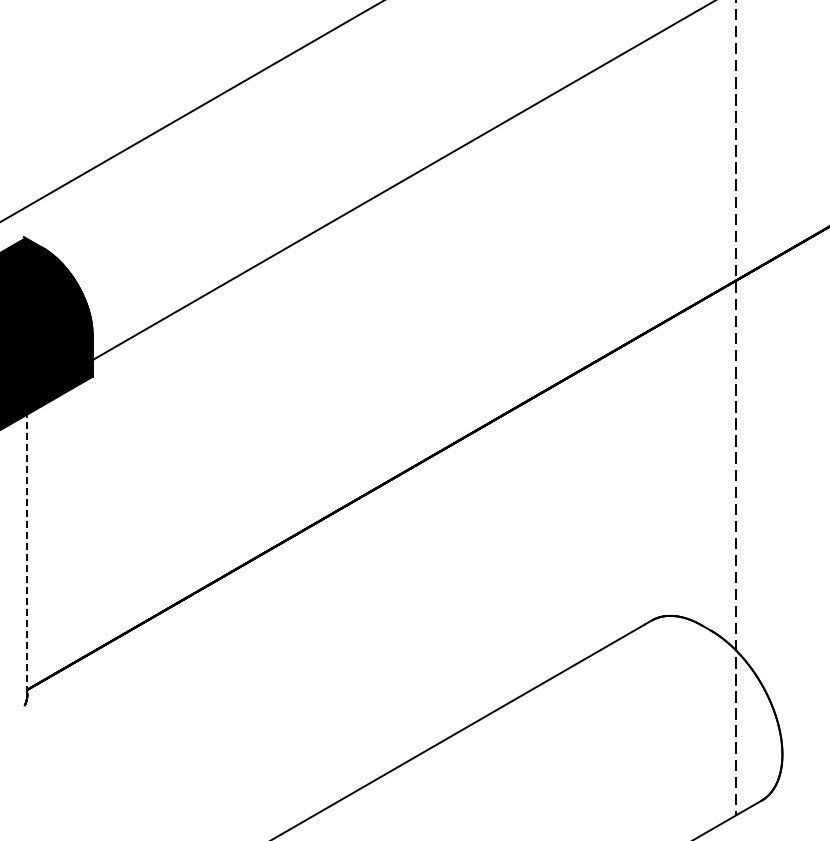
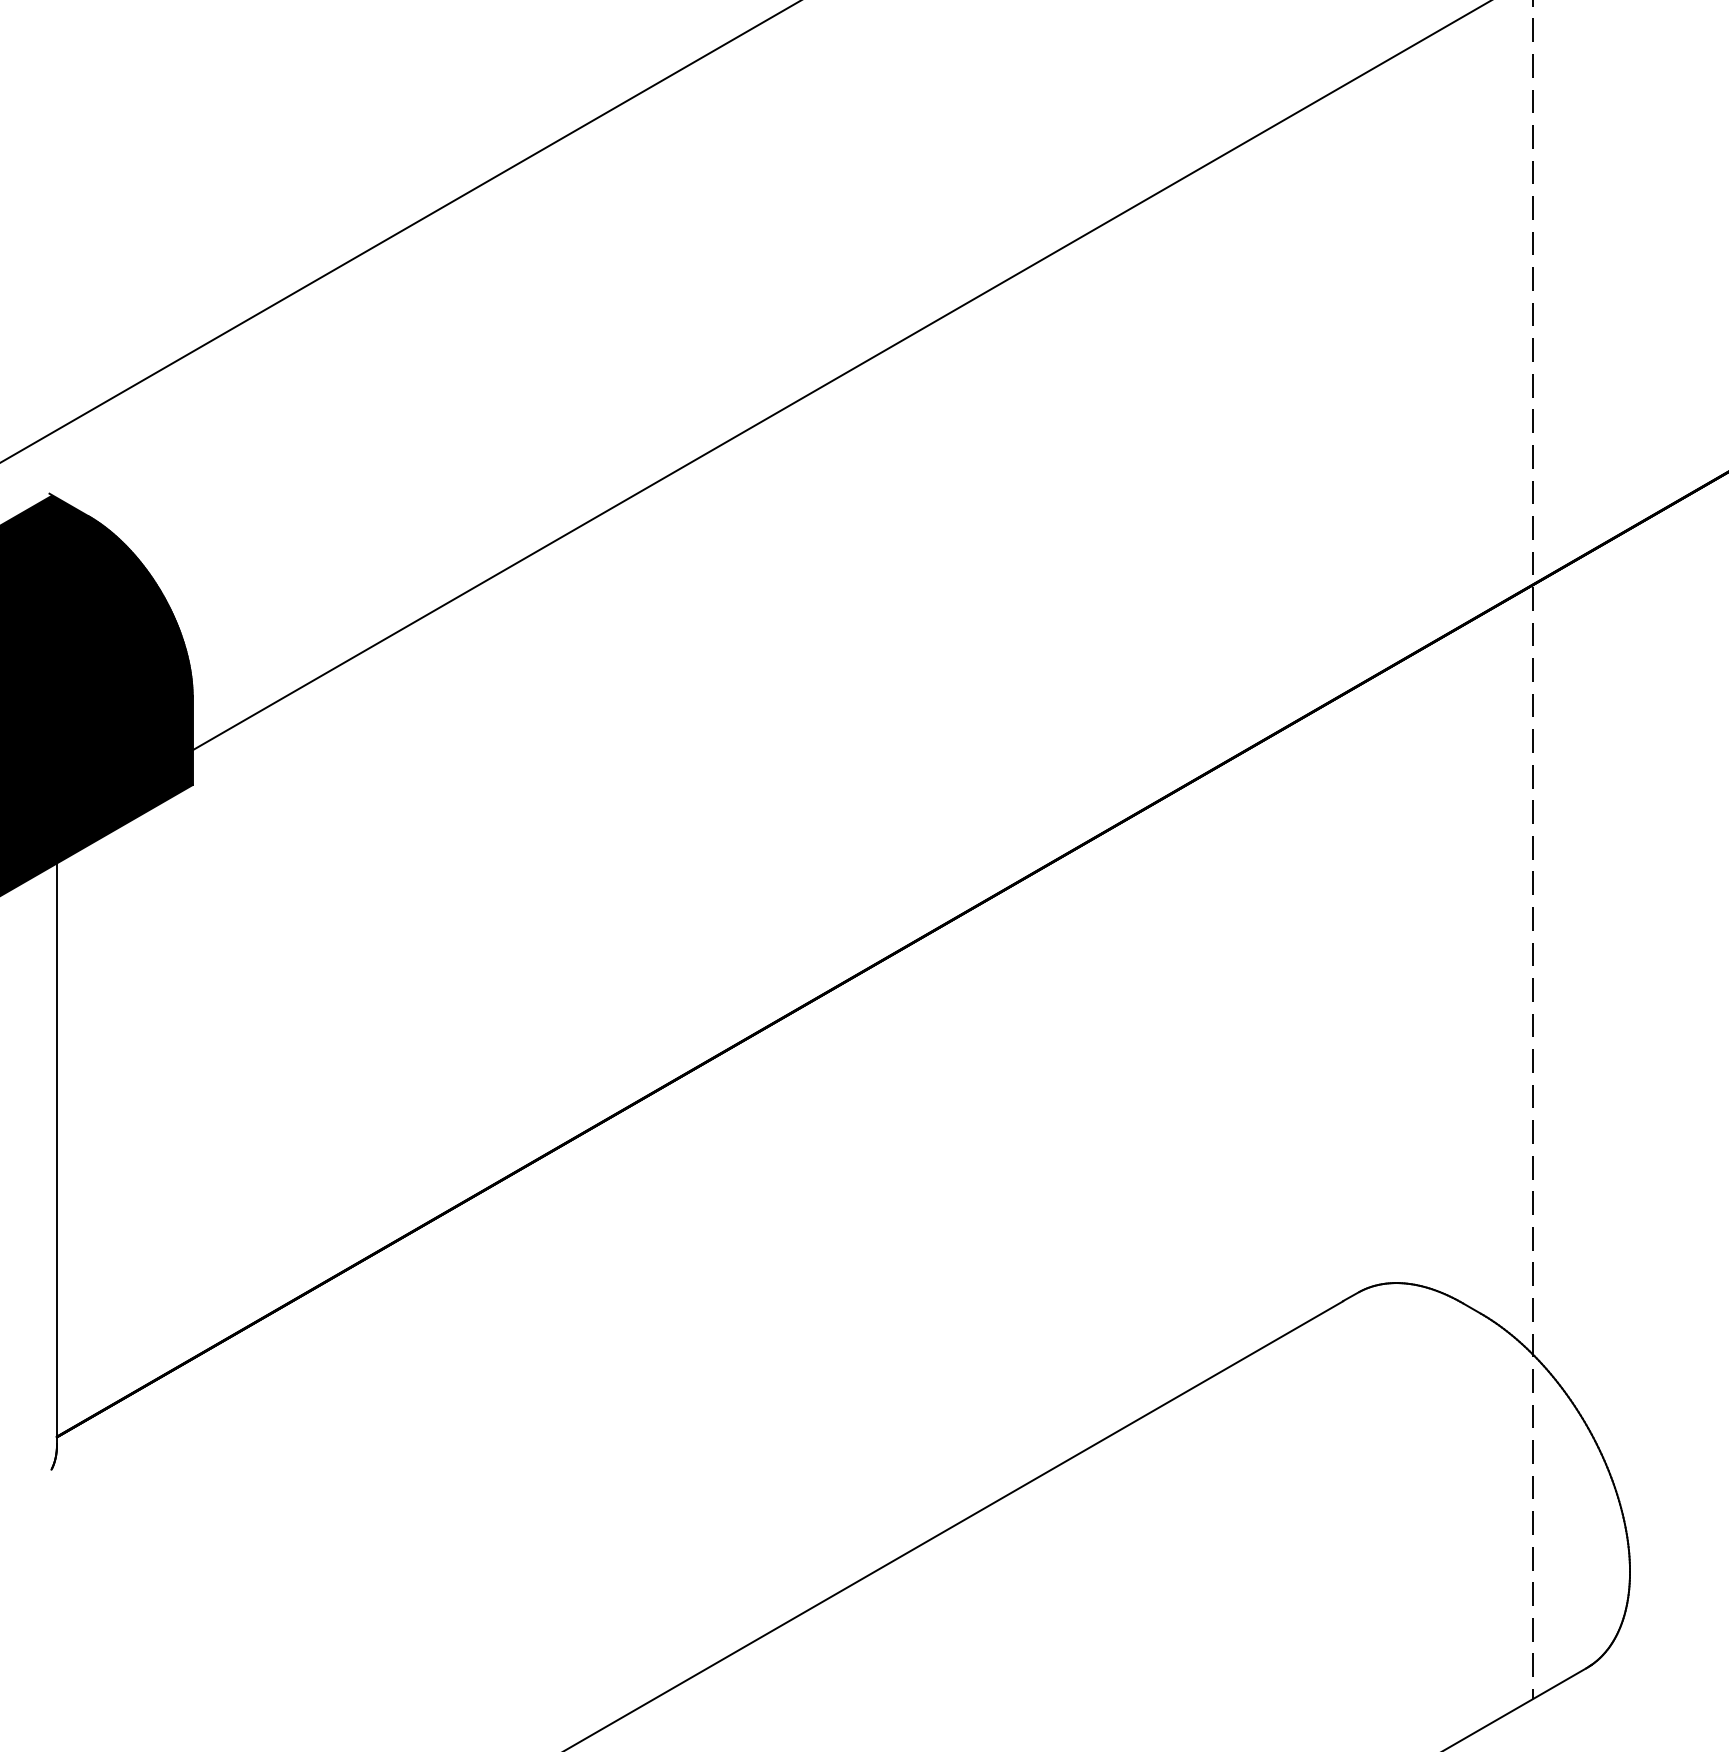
line: (27, 553) -> (57, 1153), dashed -> solid

